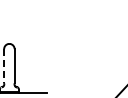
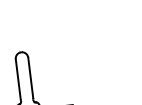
line: (4, 66) -> (18, 79), dashed -> solid

